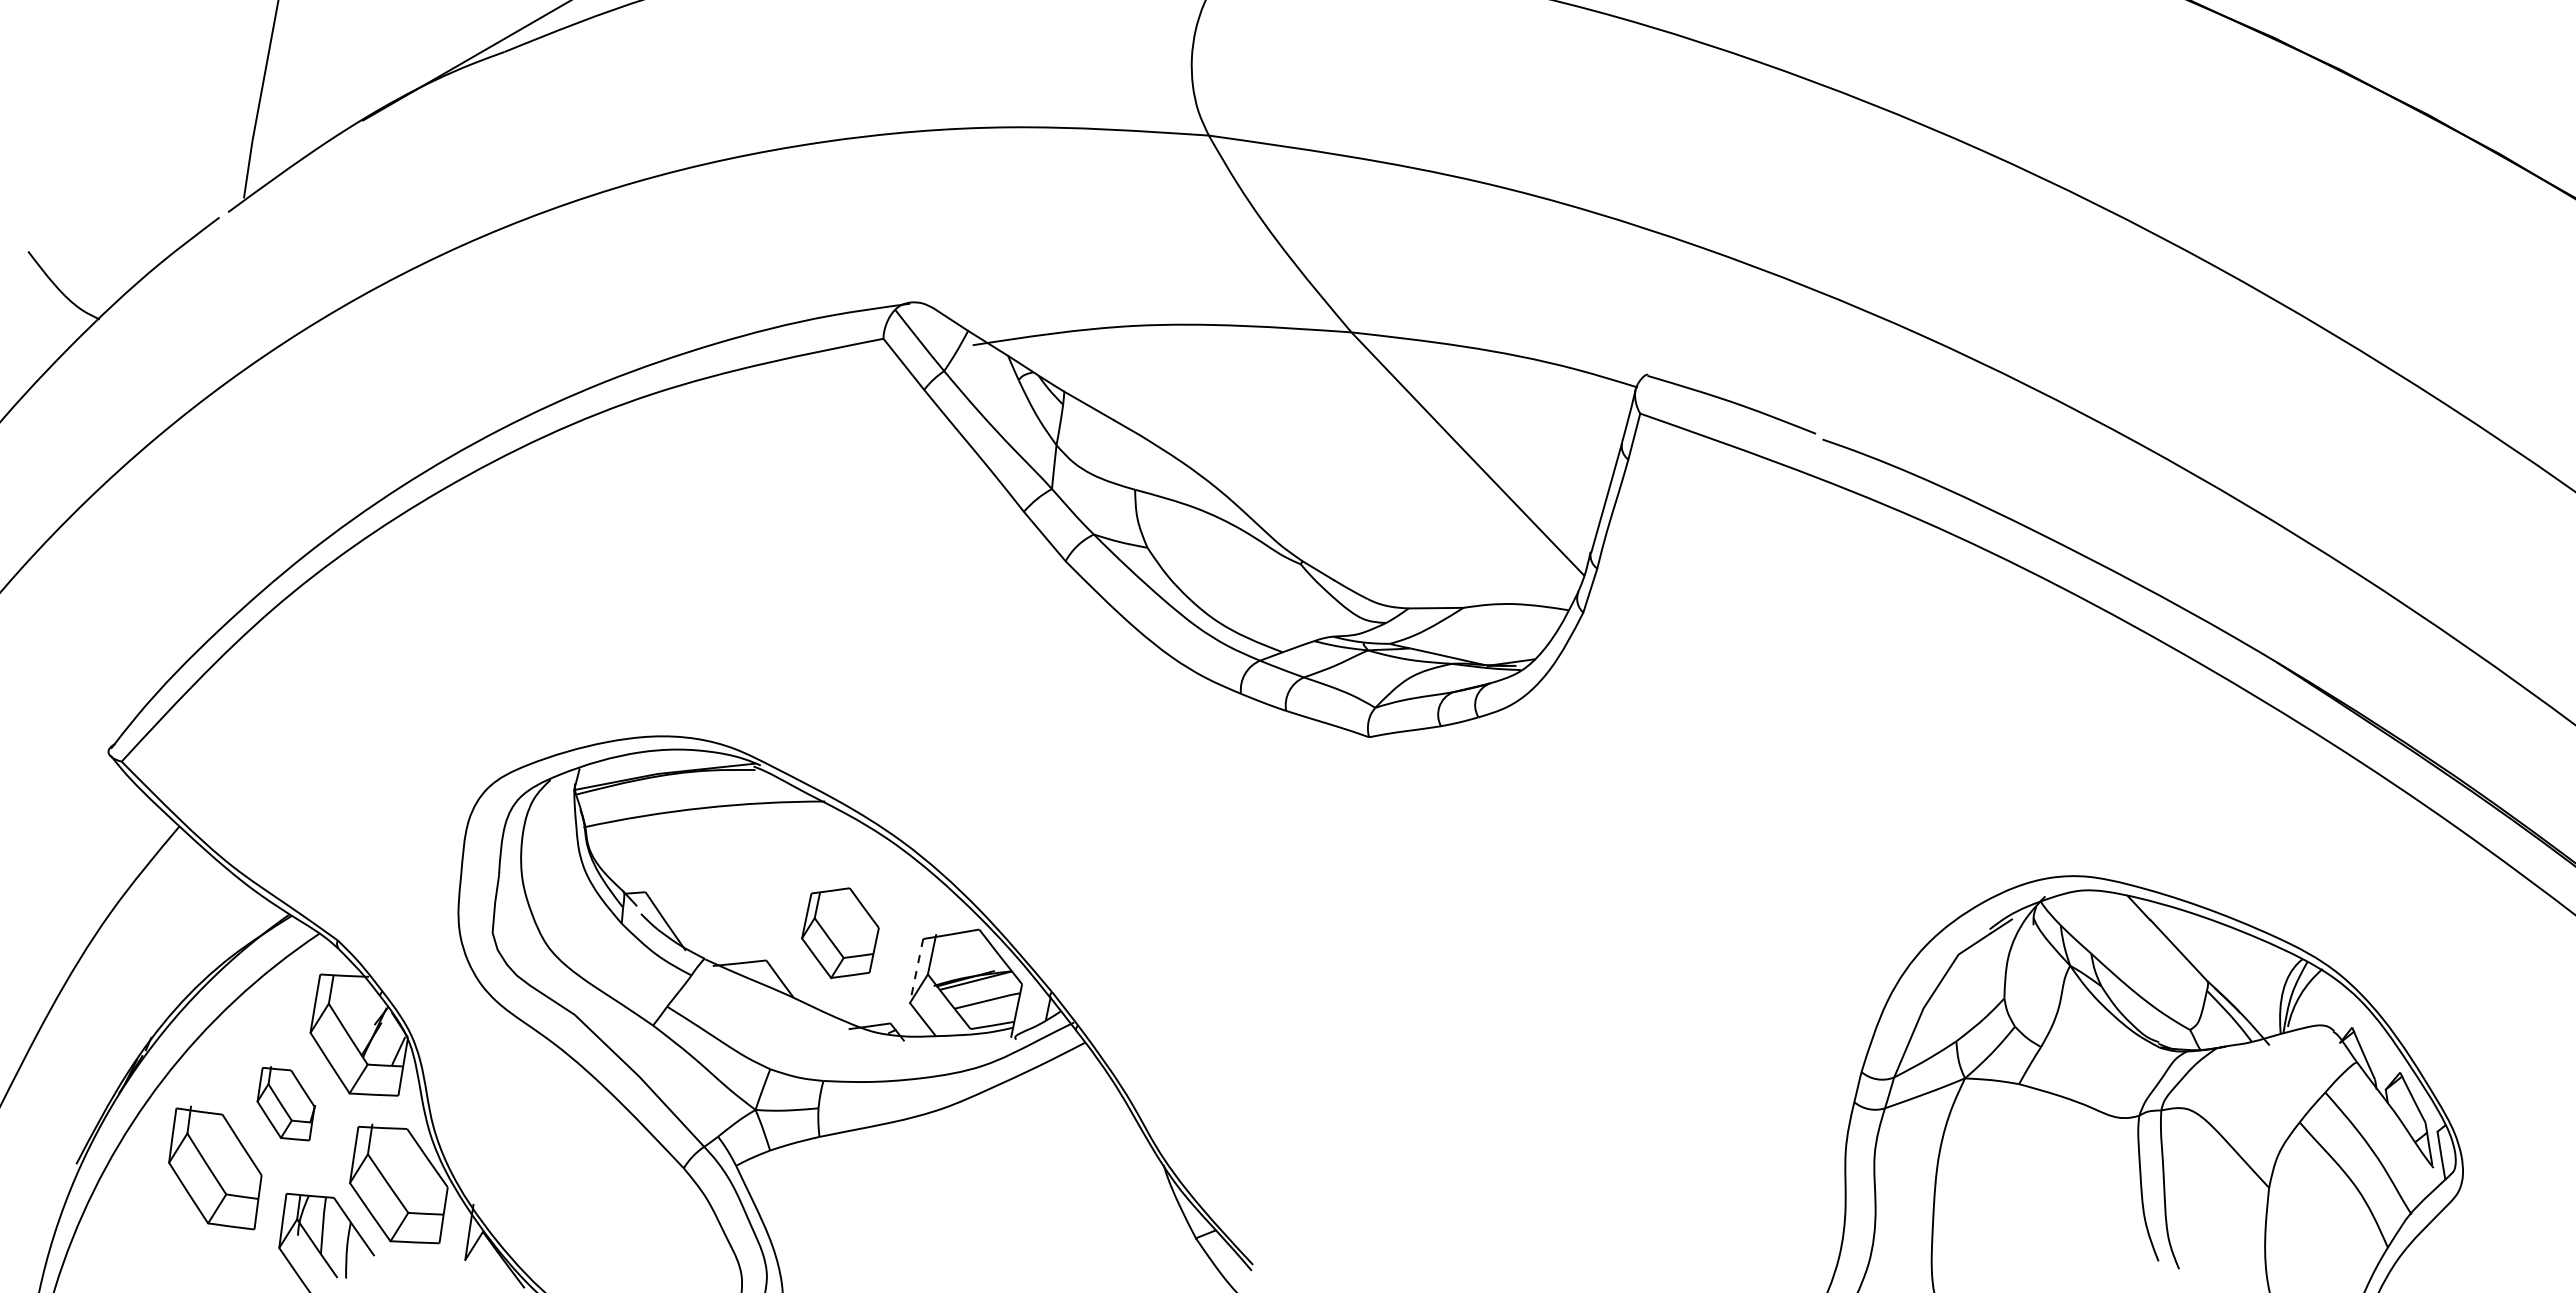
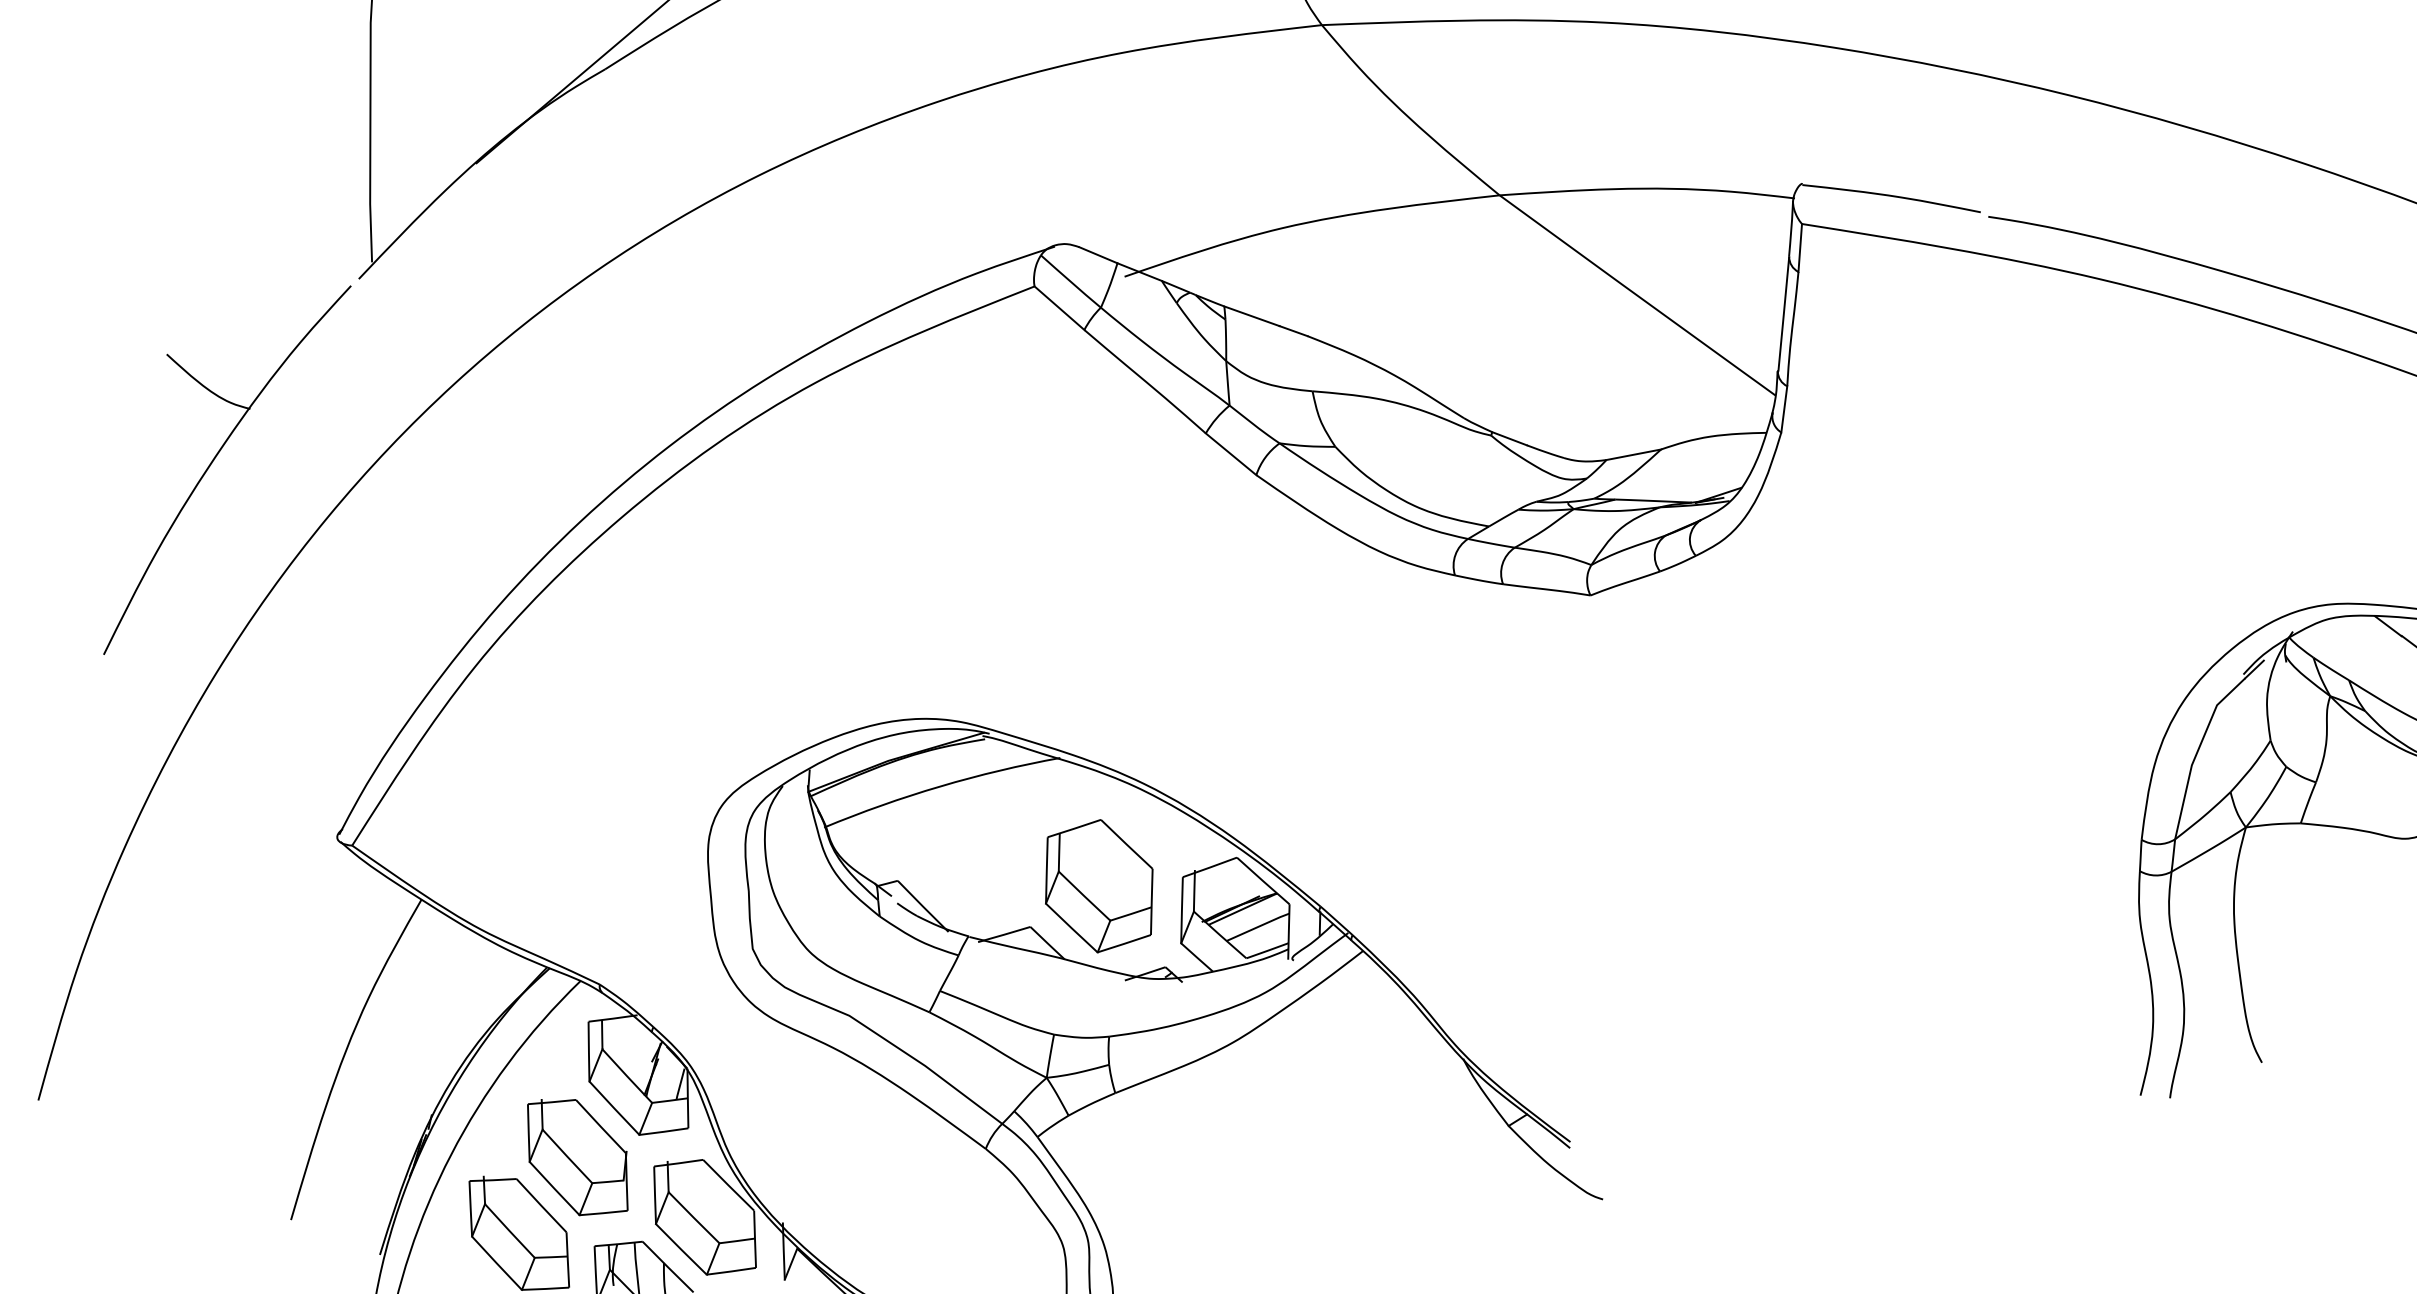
part: (840, 933) -> (1099, 886), size x1.43
arc: (916, 970) -> (1181, 909), dashed -> solid
part: (286, 1103) -> (578, 1156), size x1.67

